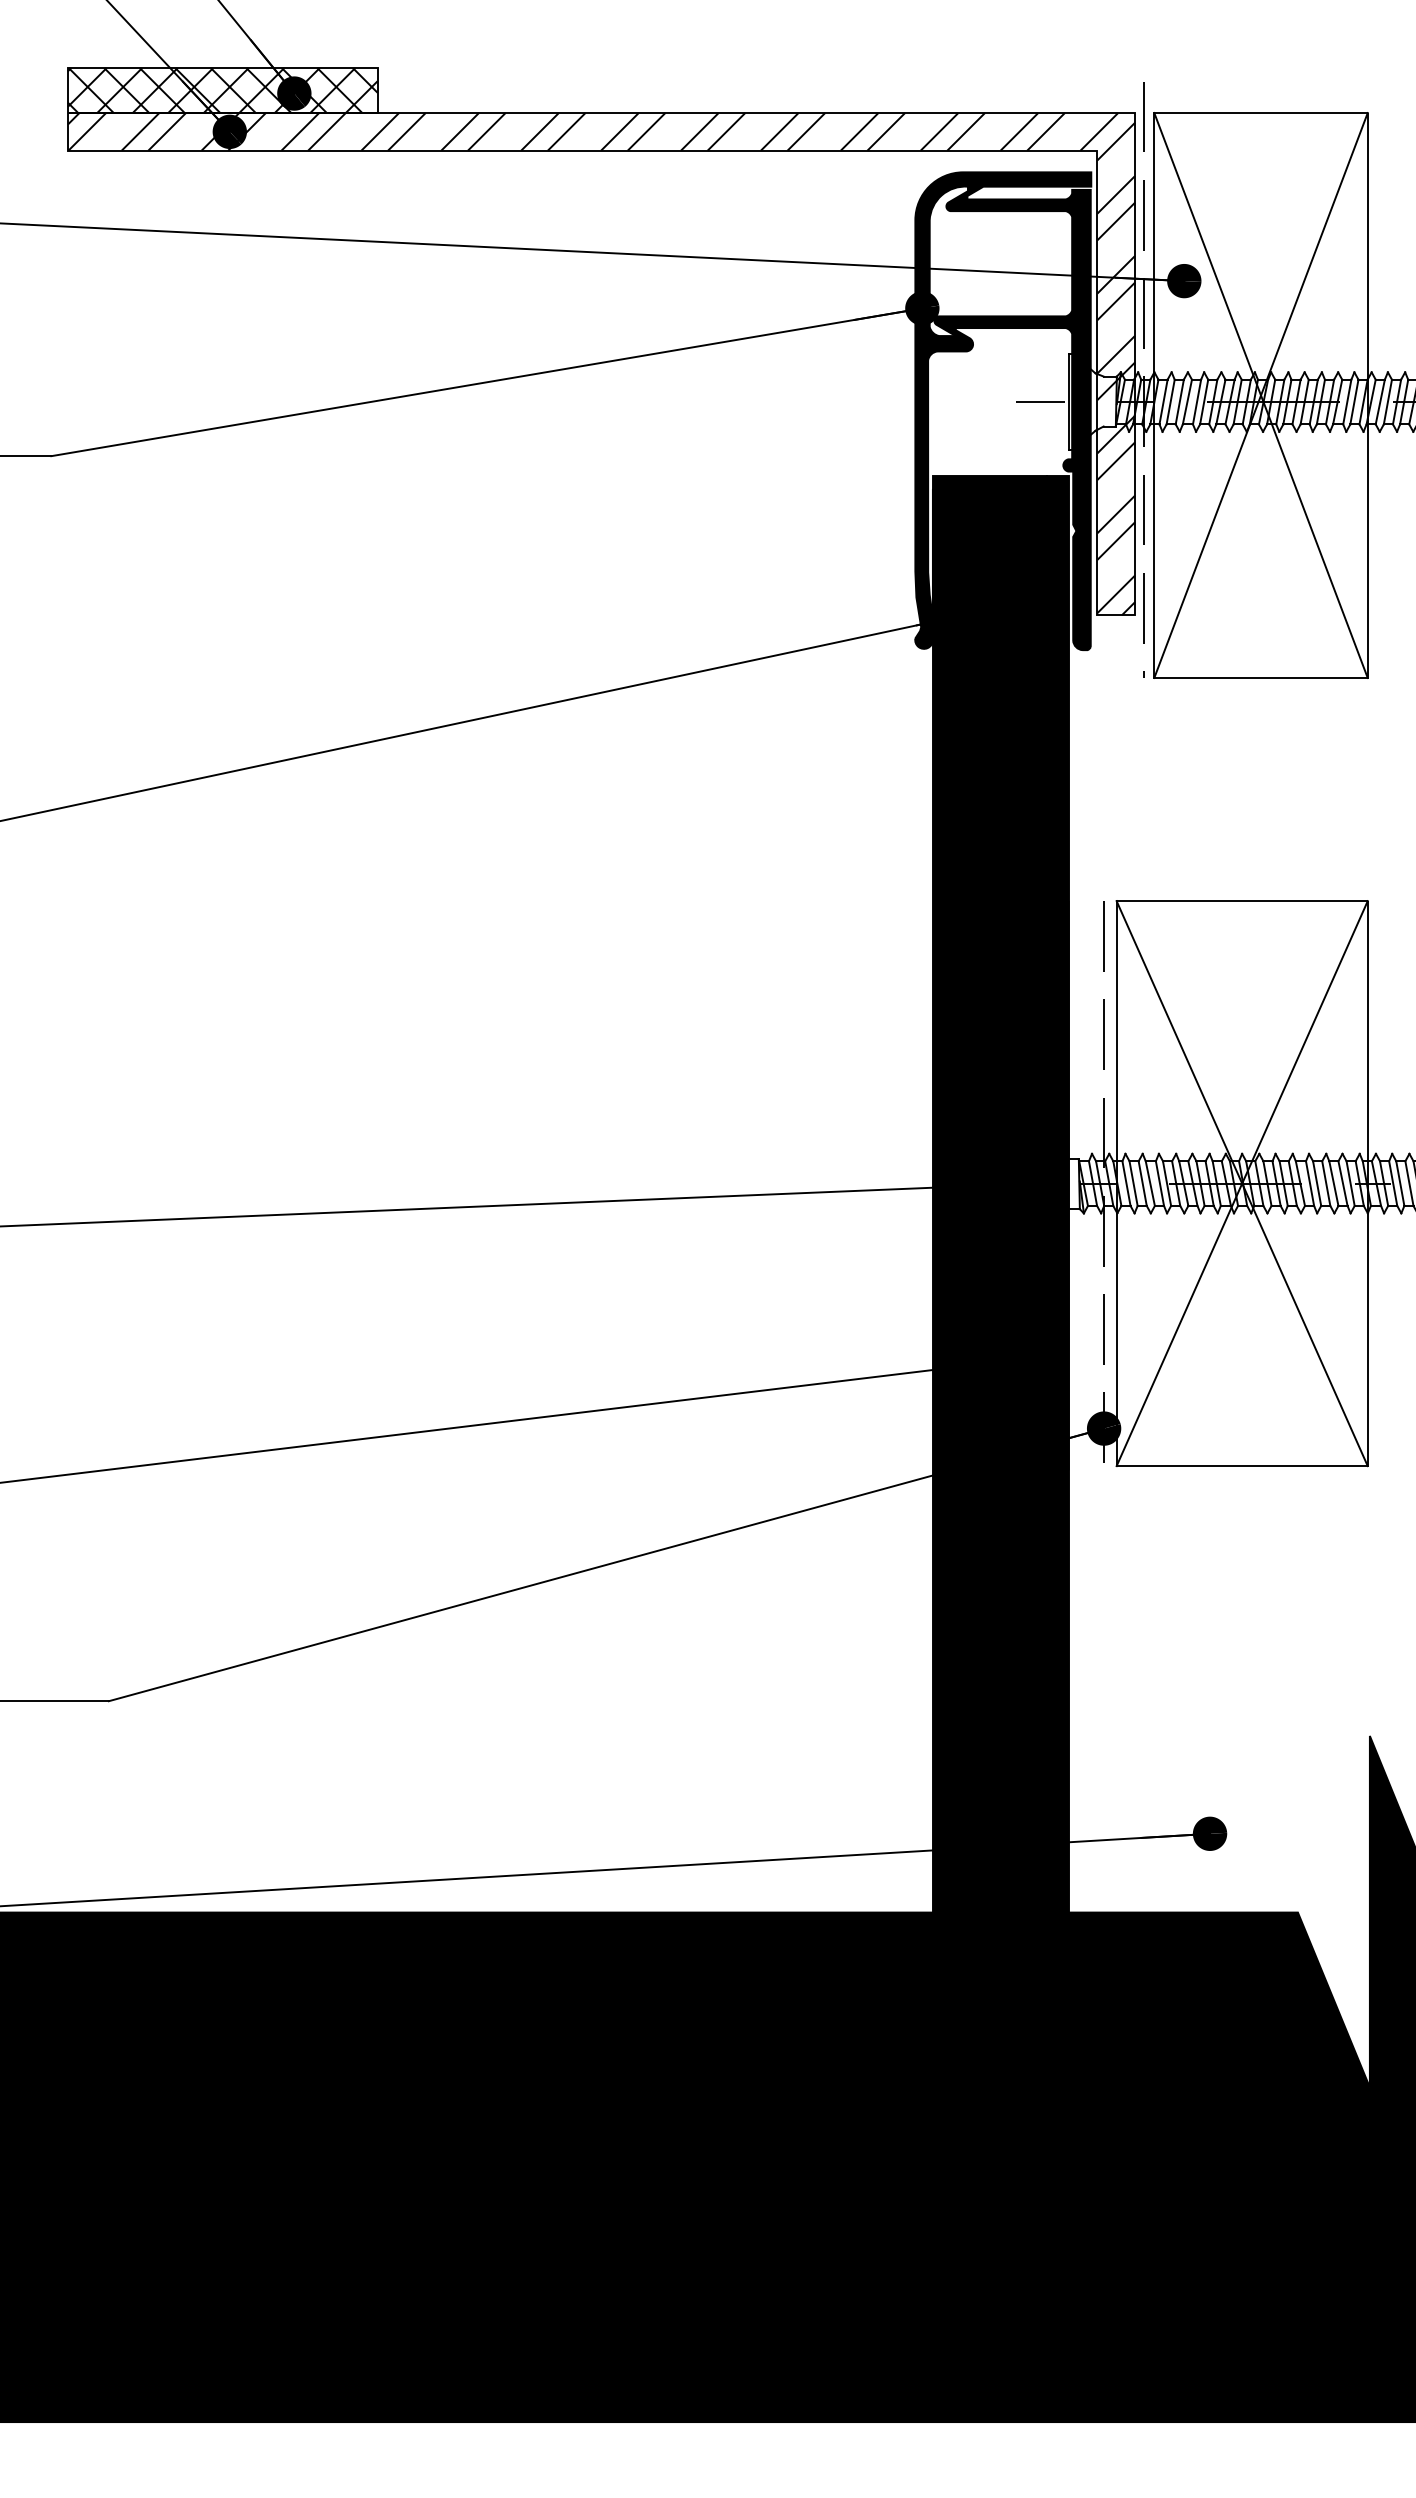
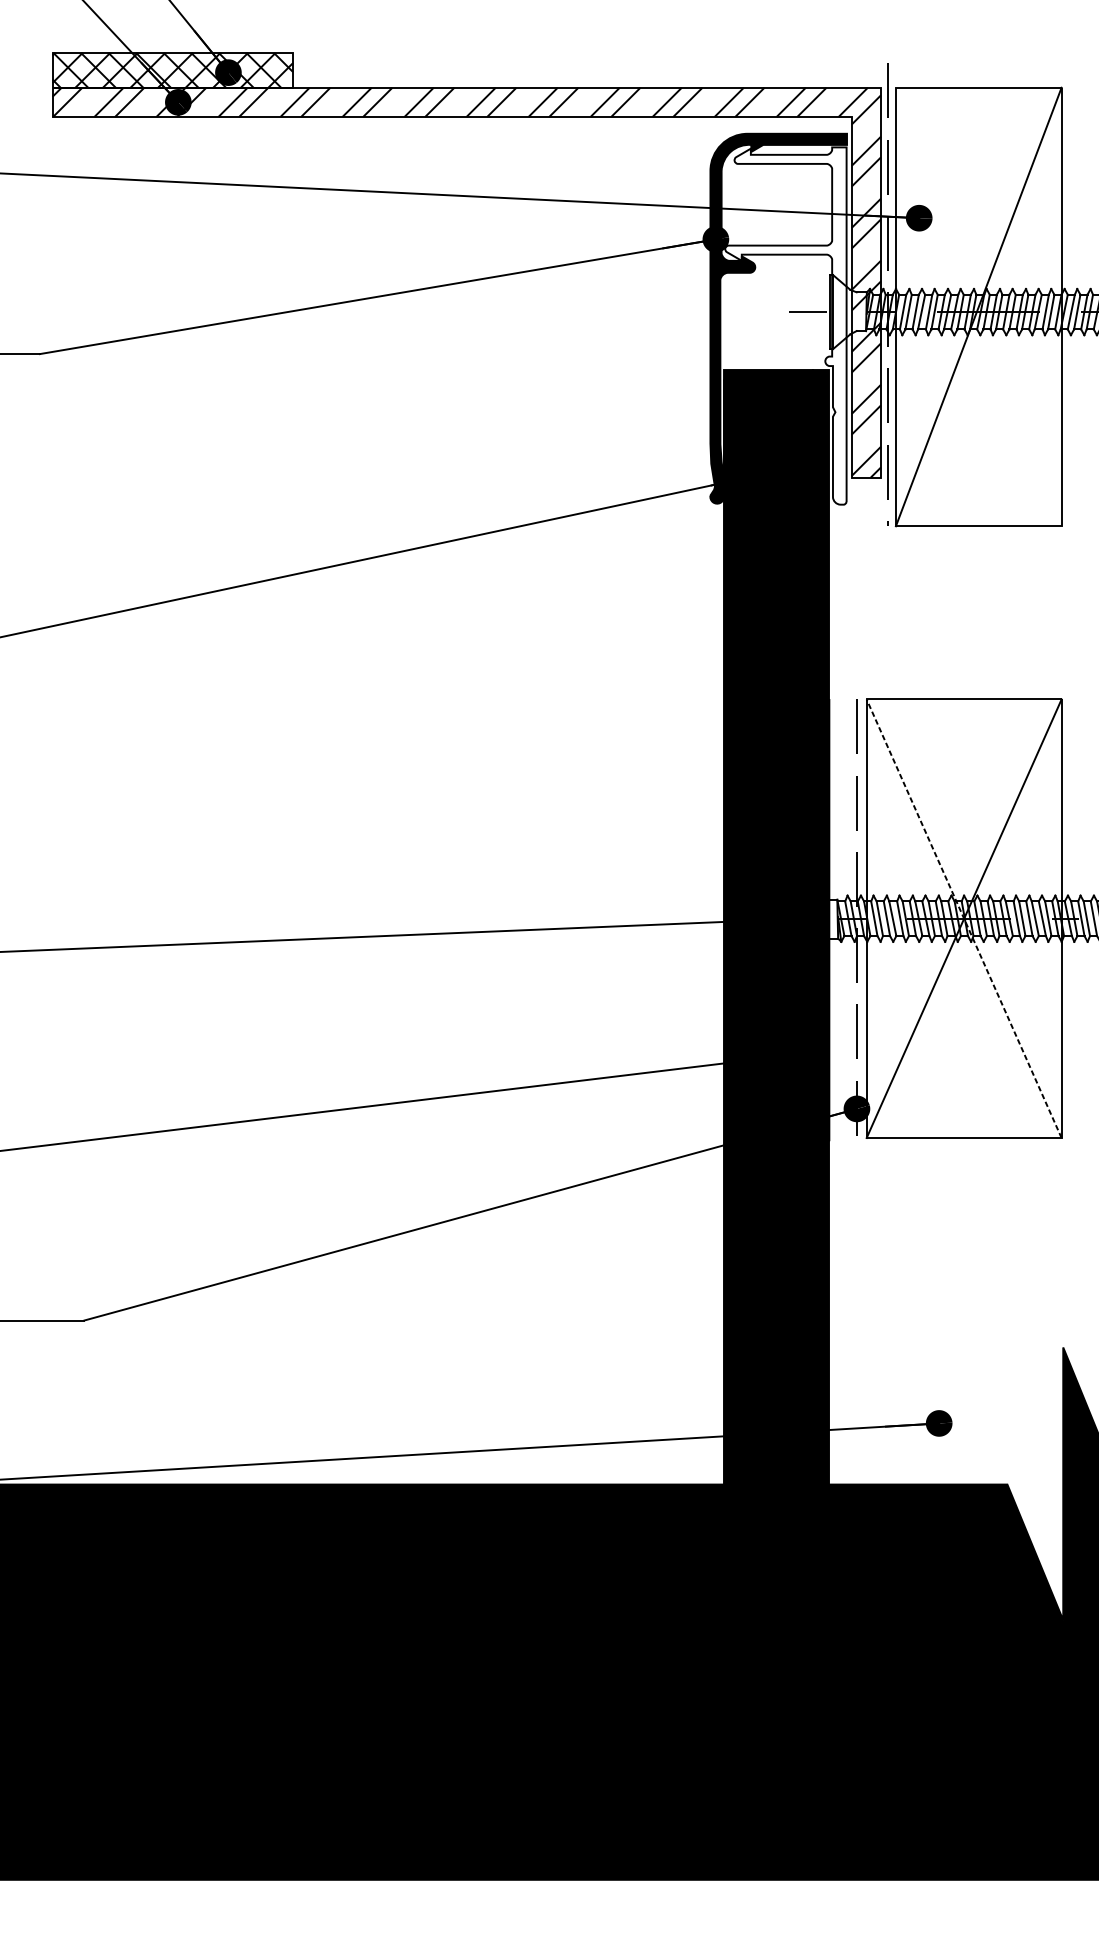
line: (1260, 395) -> (978, 307), removed
fill: (1012, 419) -> (785, 325), removed
line: (1241, 1183) -> (963, 918), solid -> dashed

